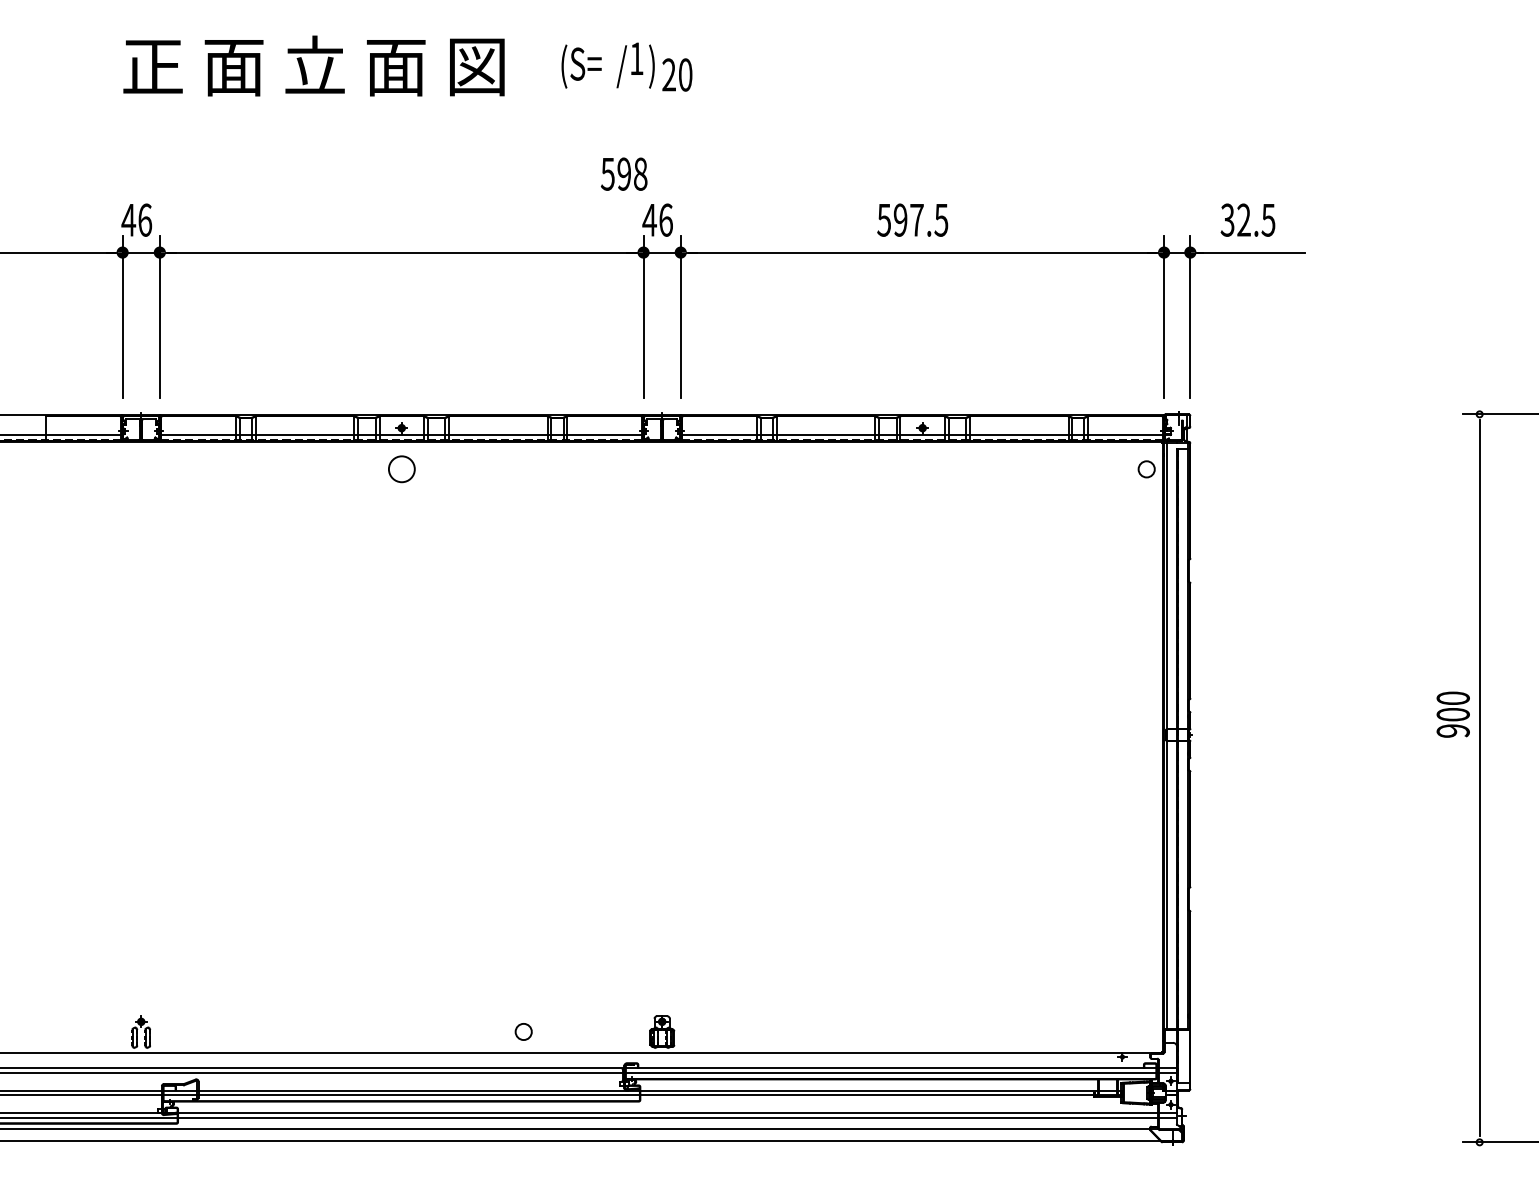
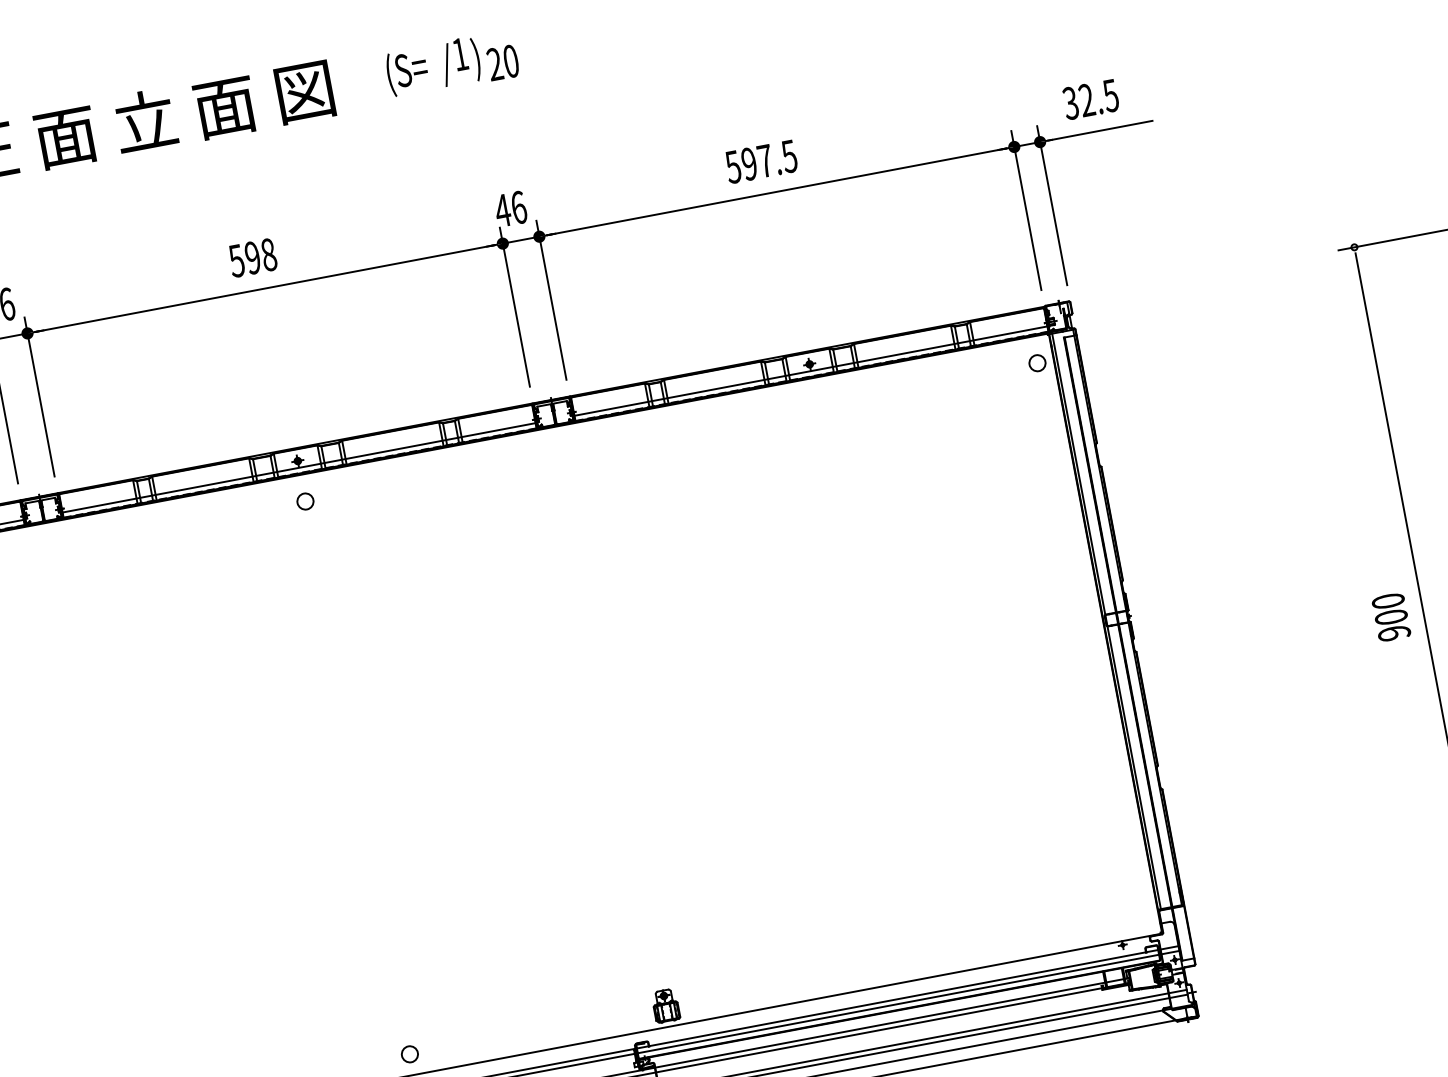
text: (623, 173) -> (251, 257), moved
circle: (401, 469) -> (305, 501), size x0.62
text: (1452, 714) -> (1390, 617), moved
circle: (523, 1031) -> (409, 1053), moved

